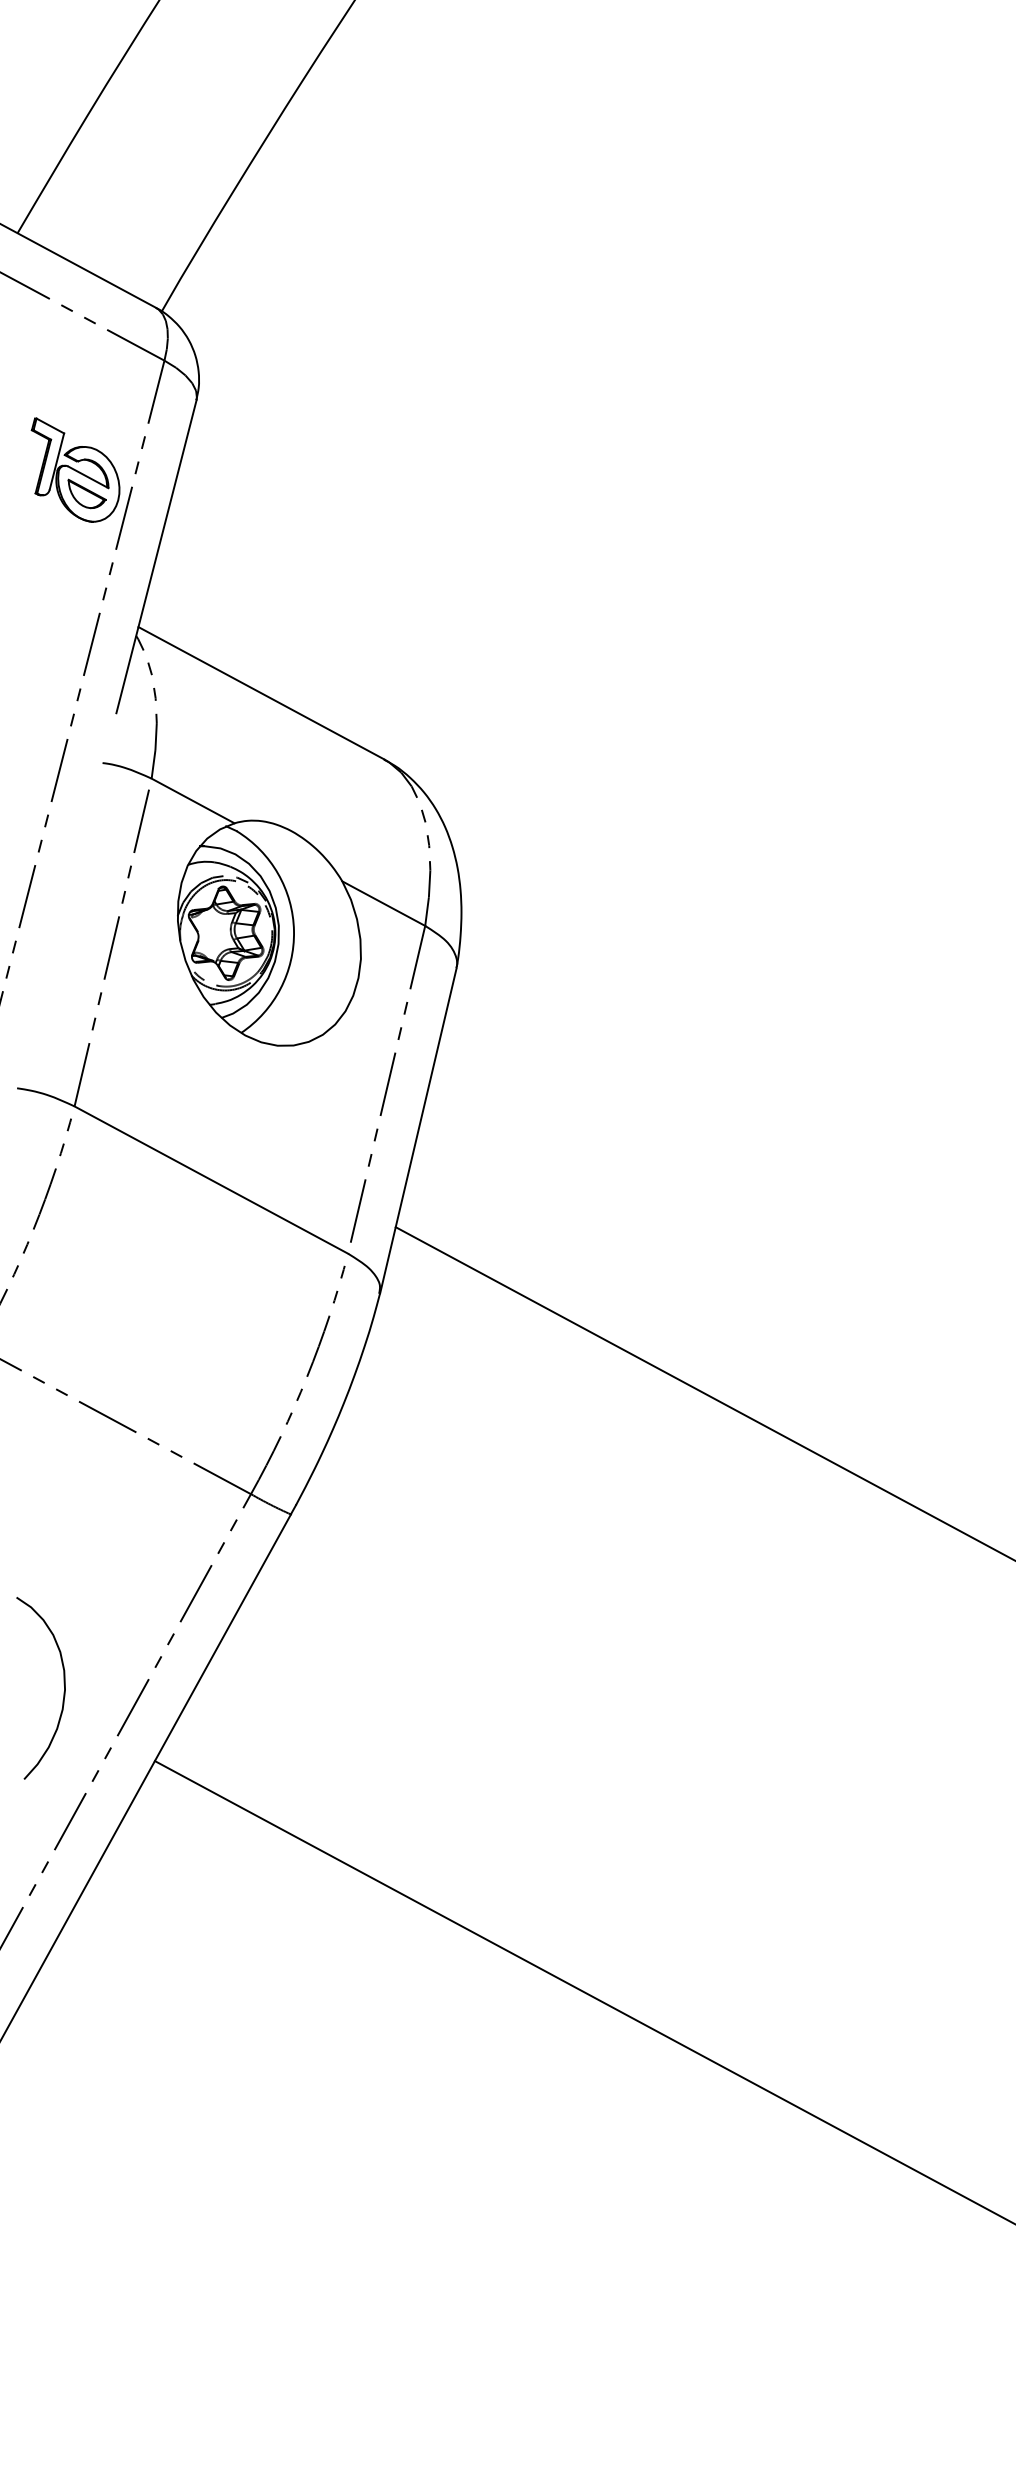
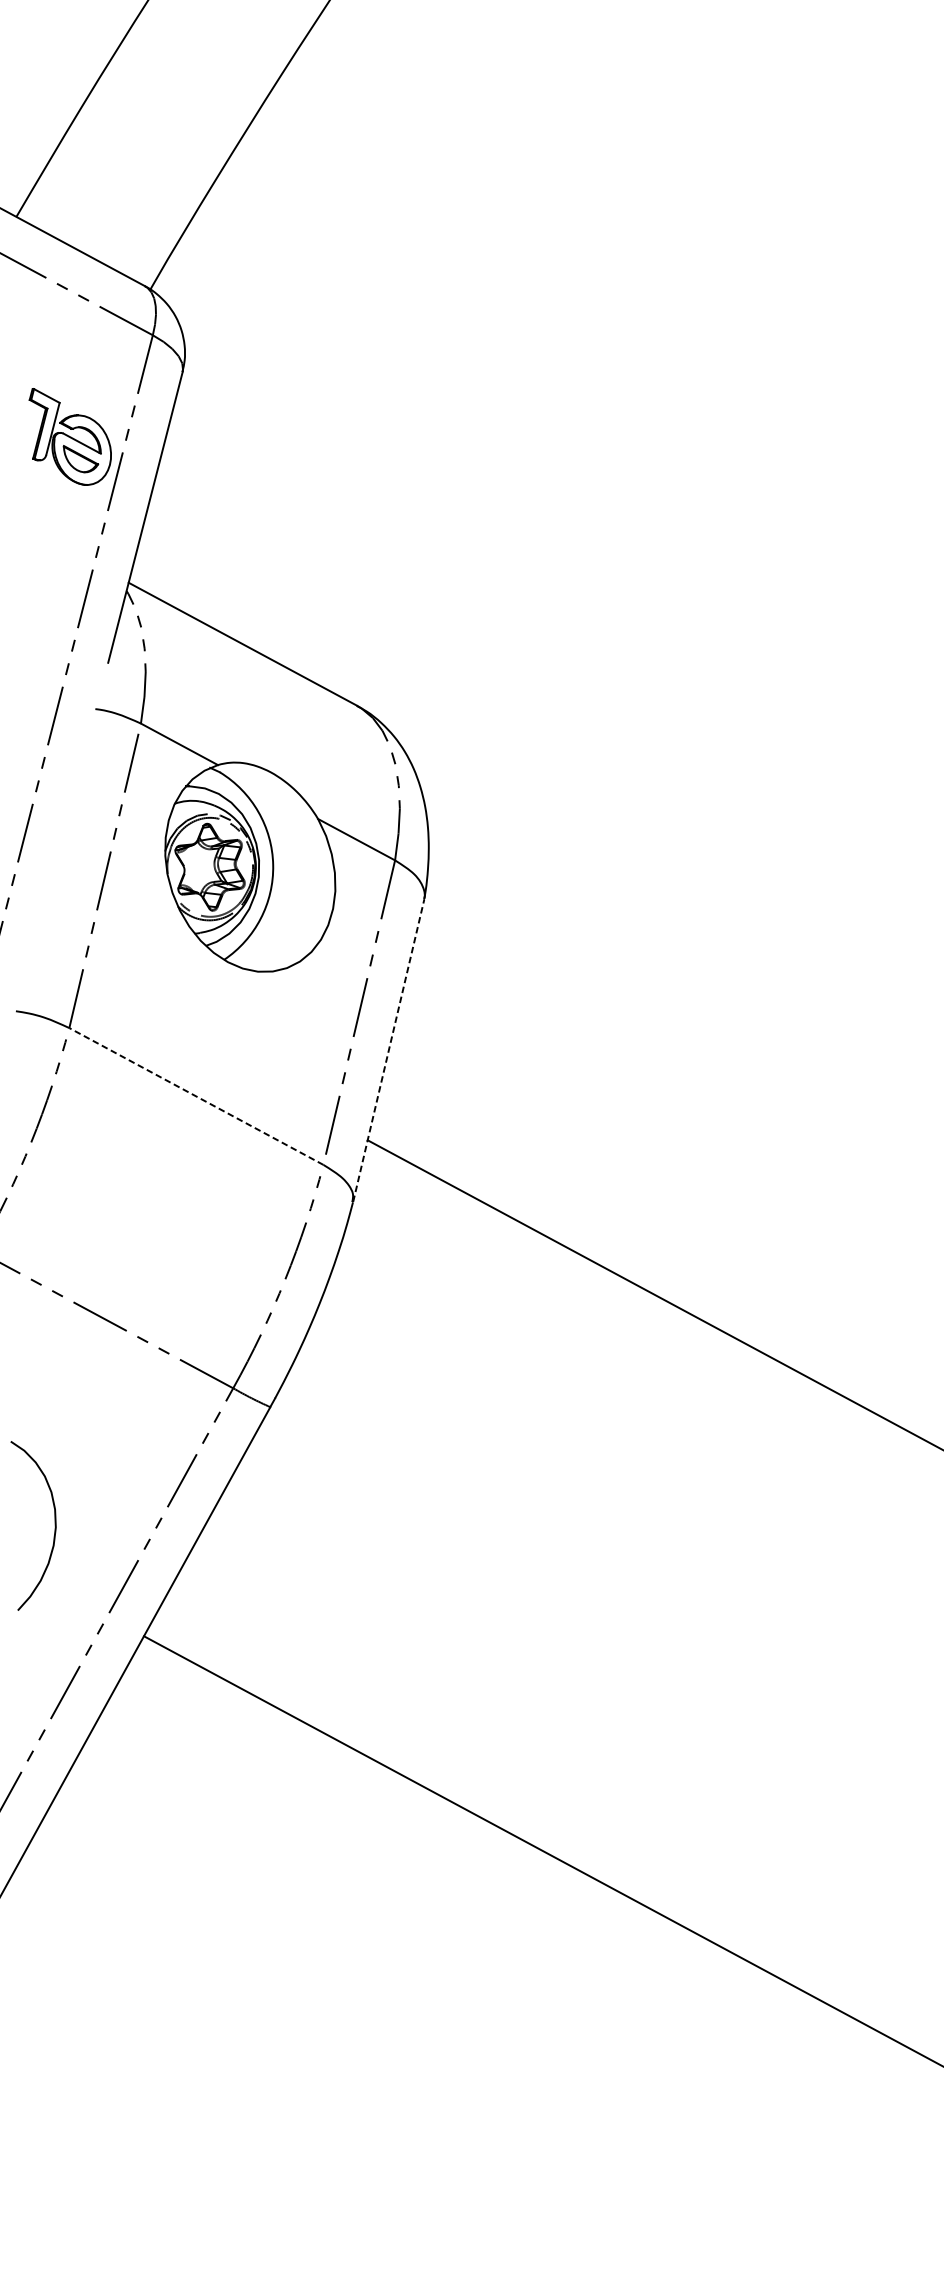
line: (418, 1130) -> (388, 1050), solid -> dashed
line: (210, 1179) -> (195, 1095), solid -> dashed
curve: (63, 1684) -> (54, 1522), moved

